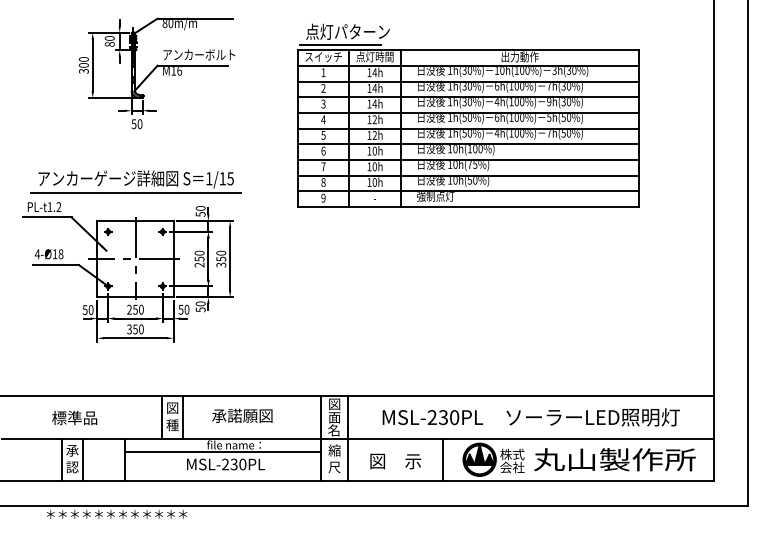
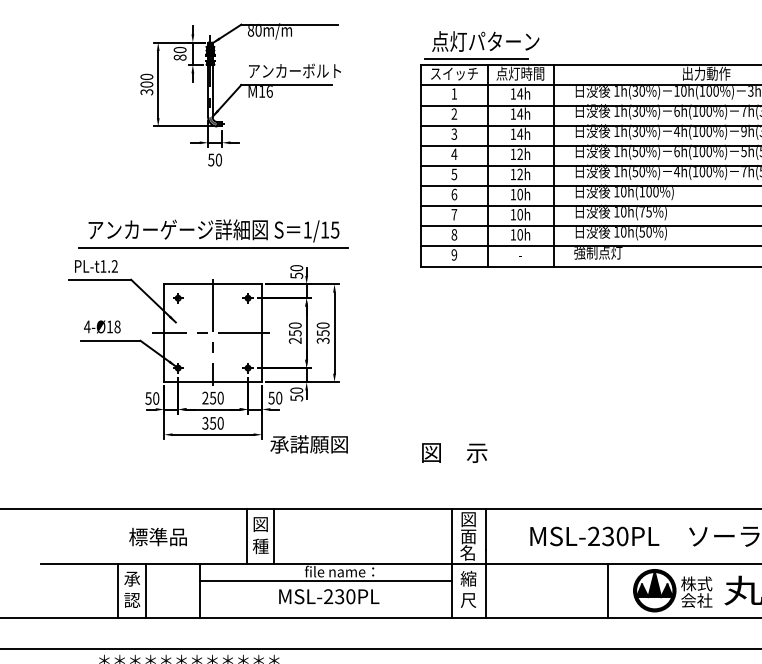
text: (242, 415) -> (309, 444), moved
text: (74, 417) -> (157, 536), moved
text: (395, 461) -> (454, 452), moved

